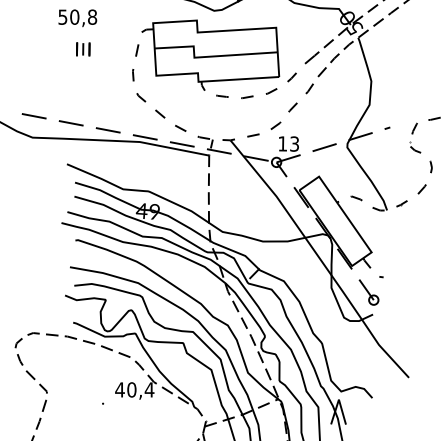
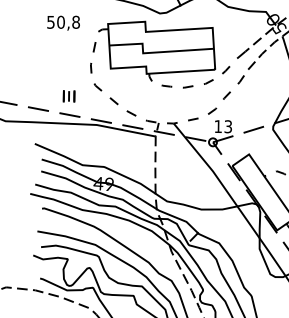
text: (77, 18) -> (63, 23), moved
part: (83, 49) -> (69, 96), moved

